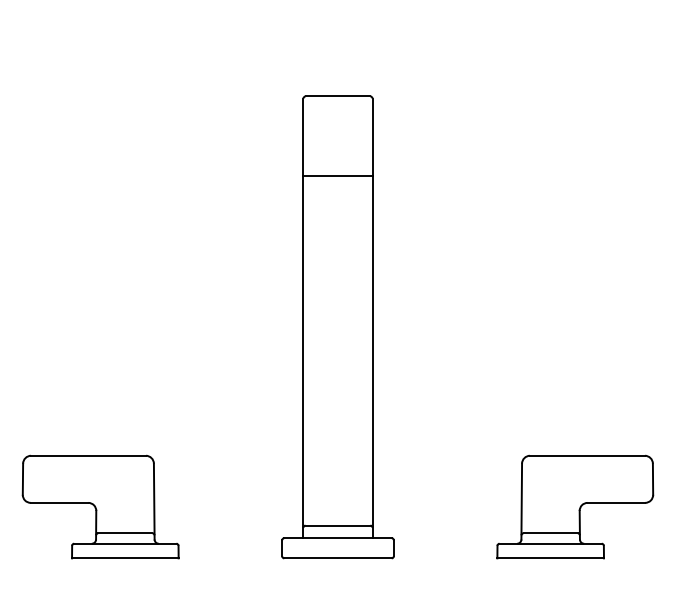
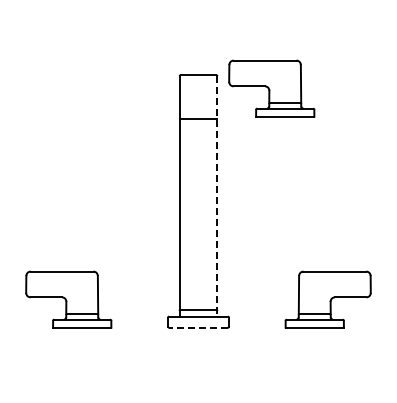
part: (471, 120) -> (271, 88), added
line: (372, 318) -> (217, 196), solid -> dashed
line: (338, 558) -> (198, 327), solid -> dashed

